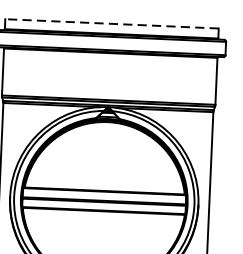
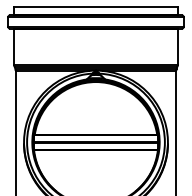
line: (112, 23) -> (96, 6), dashed -> solid

